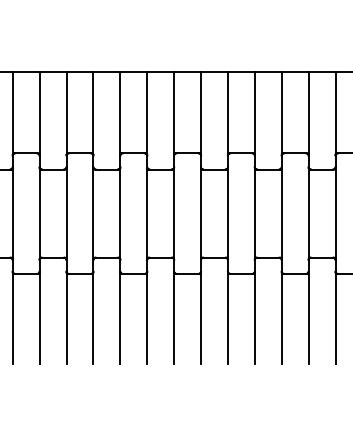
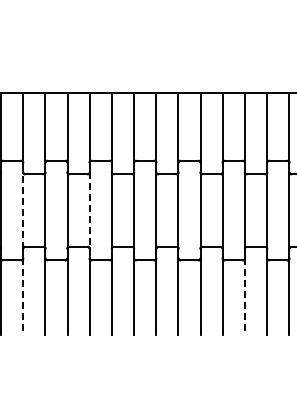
line: (39, 213) -> (23, 210), solid -> dashed
line: (120, 214) -> (89, 211), solid -> dashed
line: (39, 319) -> (23, 297), solid -> dashed
line: (308, 319) -> (244, 297), solid -> dashed

